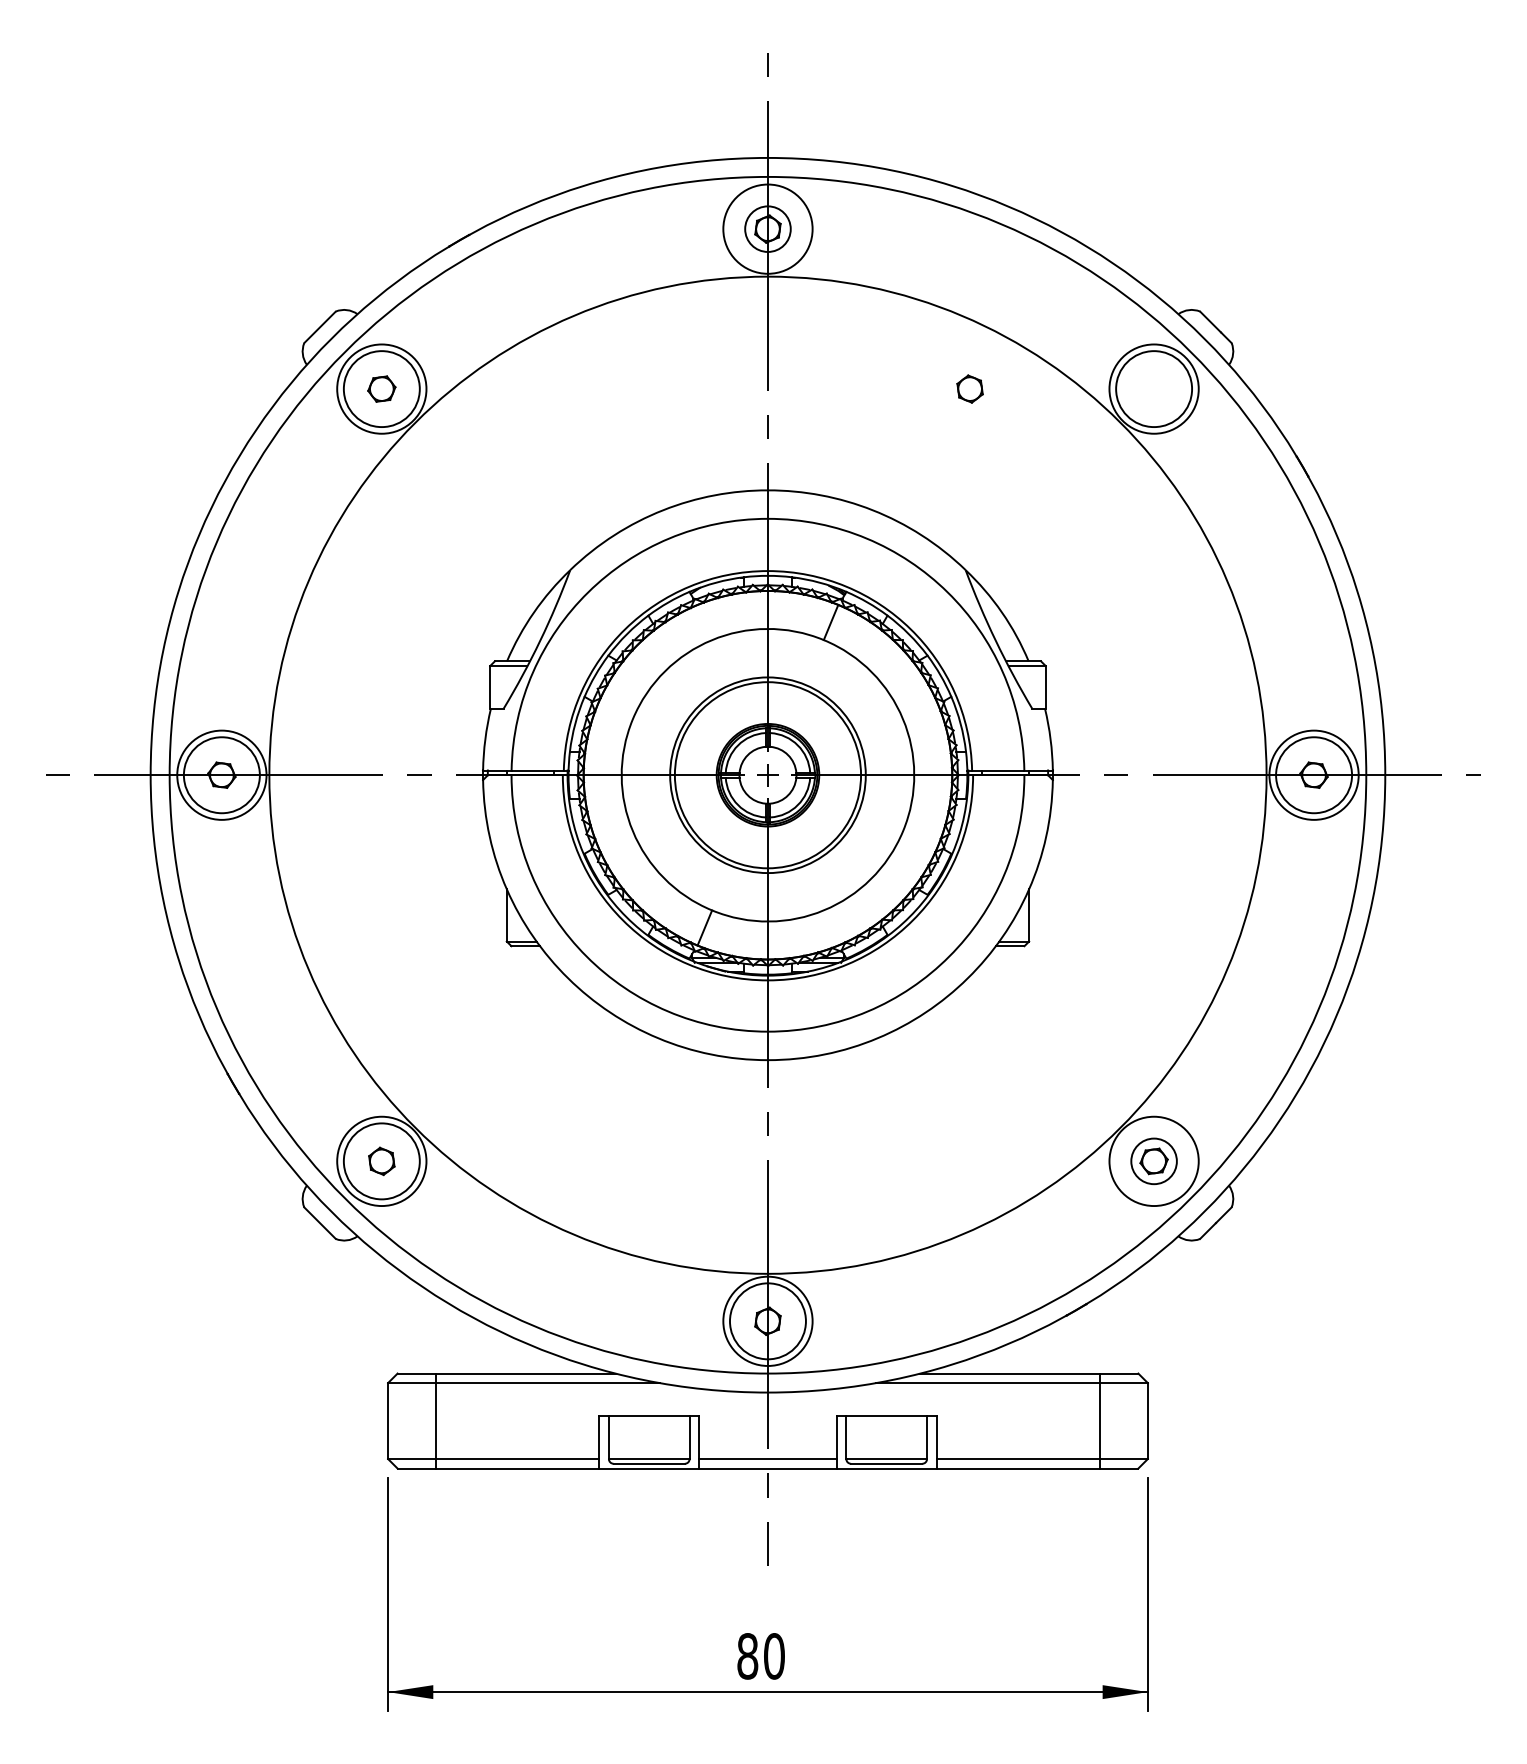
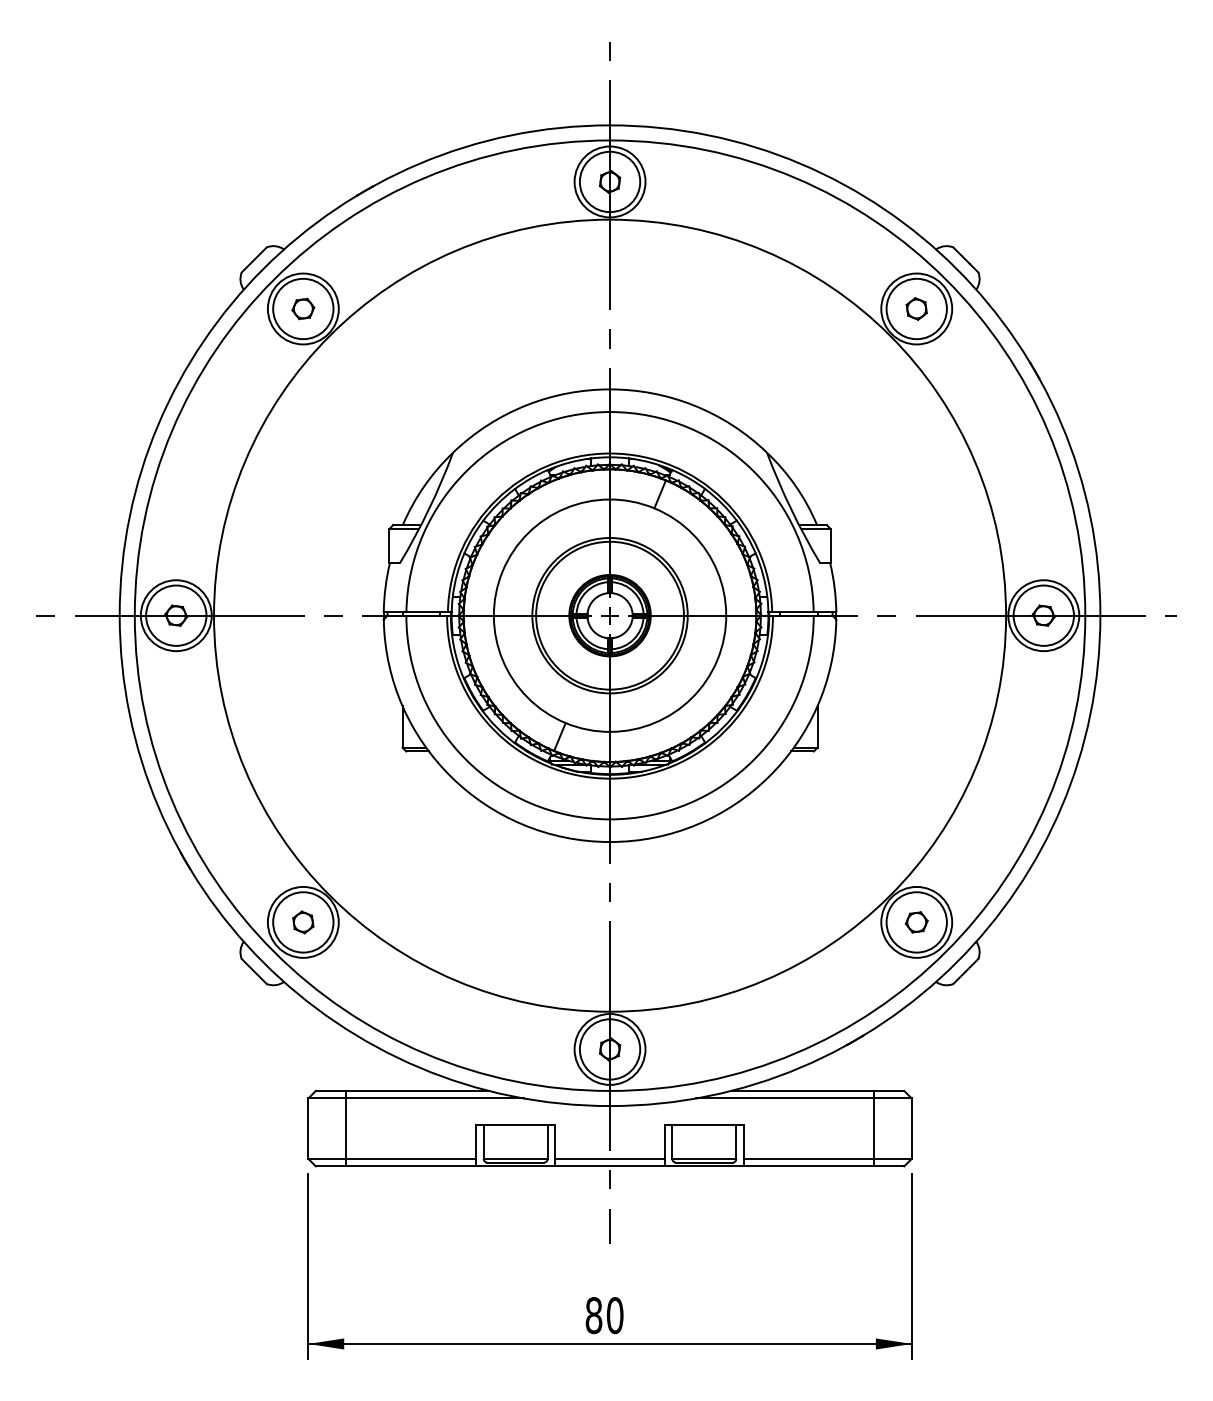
circle: (767, 229) -> (609, 182), size x1.67
part: (969, 388) -> (916, 308), moved
circle: (1154, 1161) -> (917, 922), size x1.67

